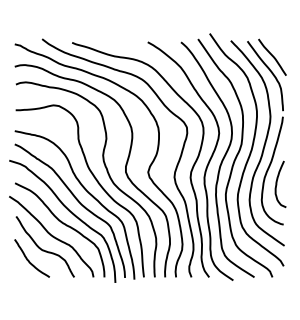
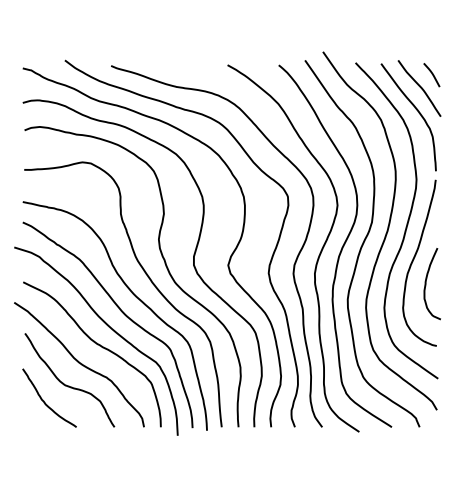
line: (280, 48) -> (431, 74), added

